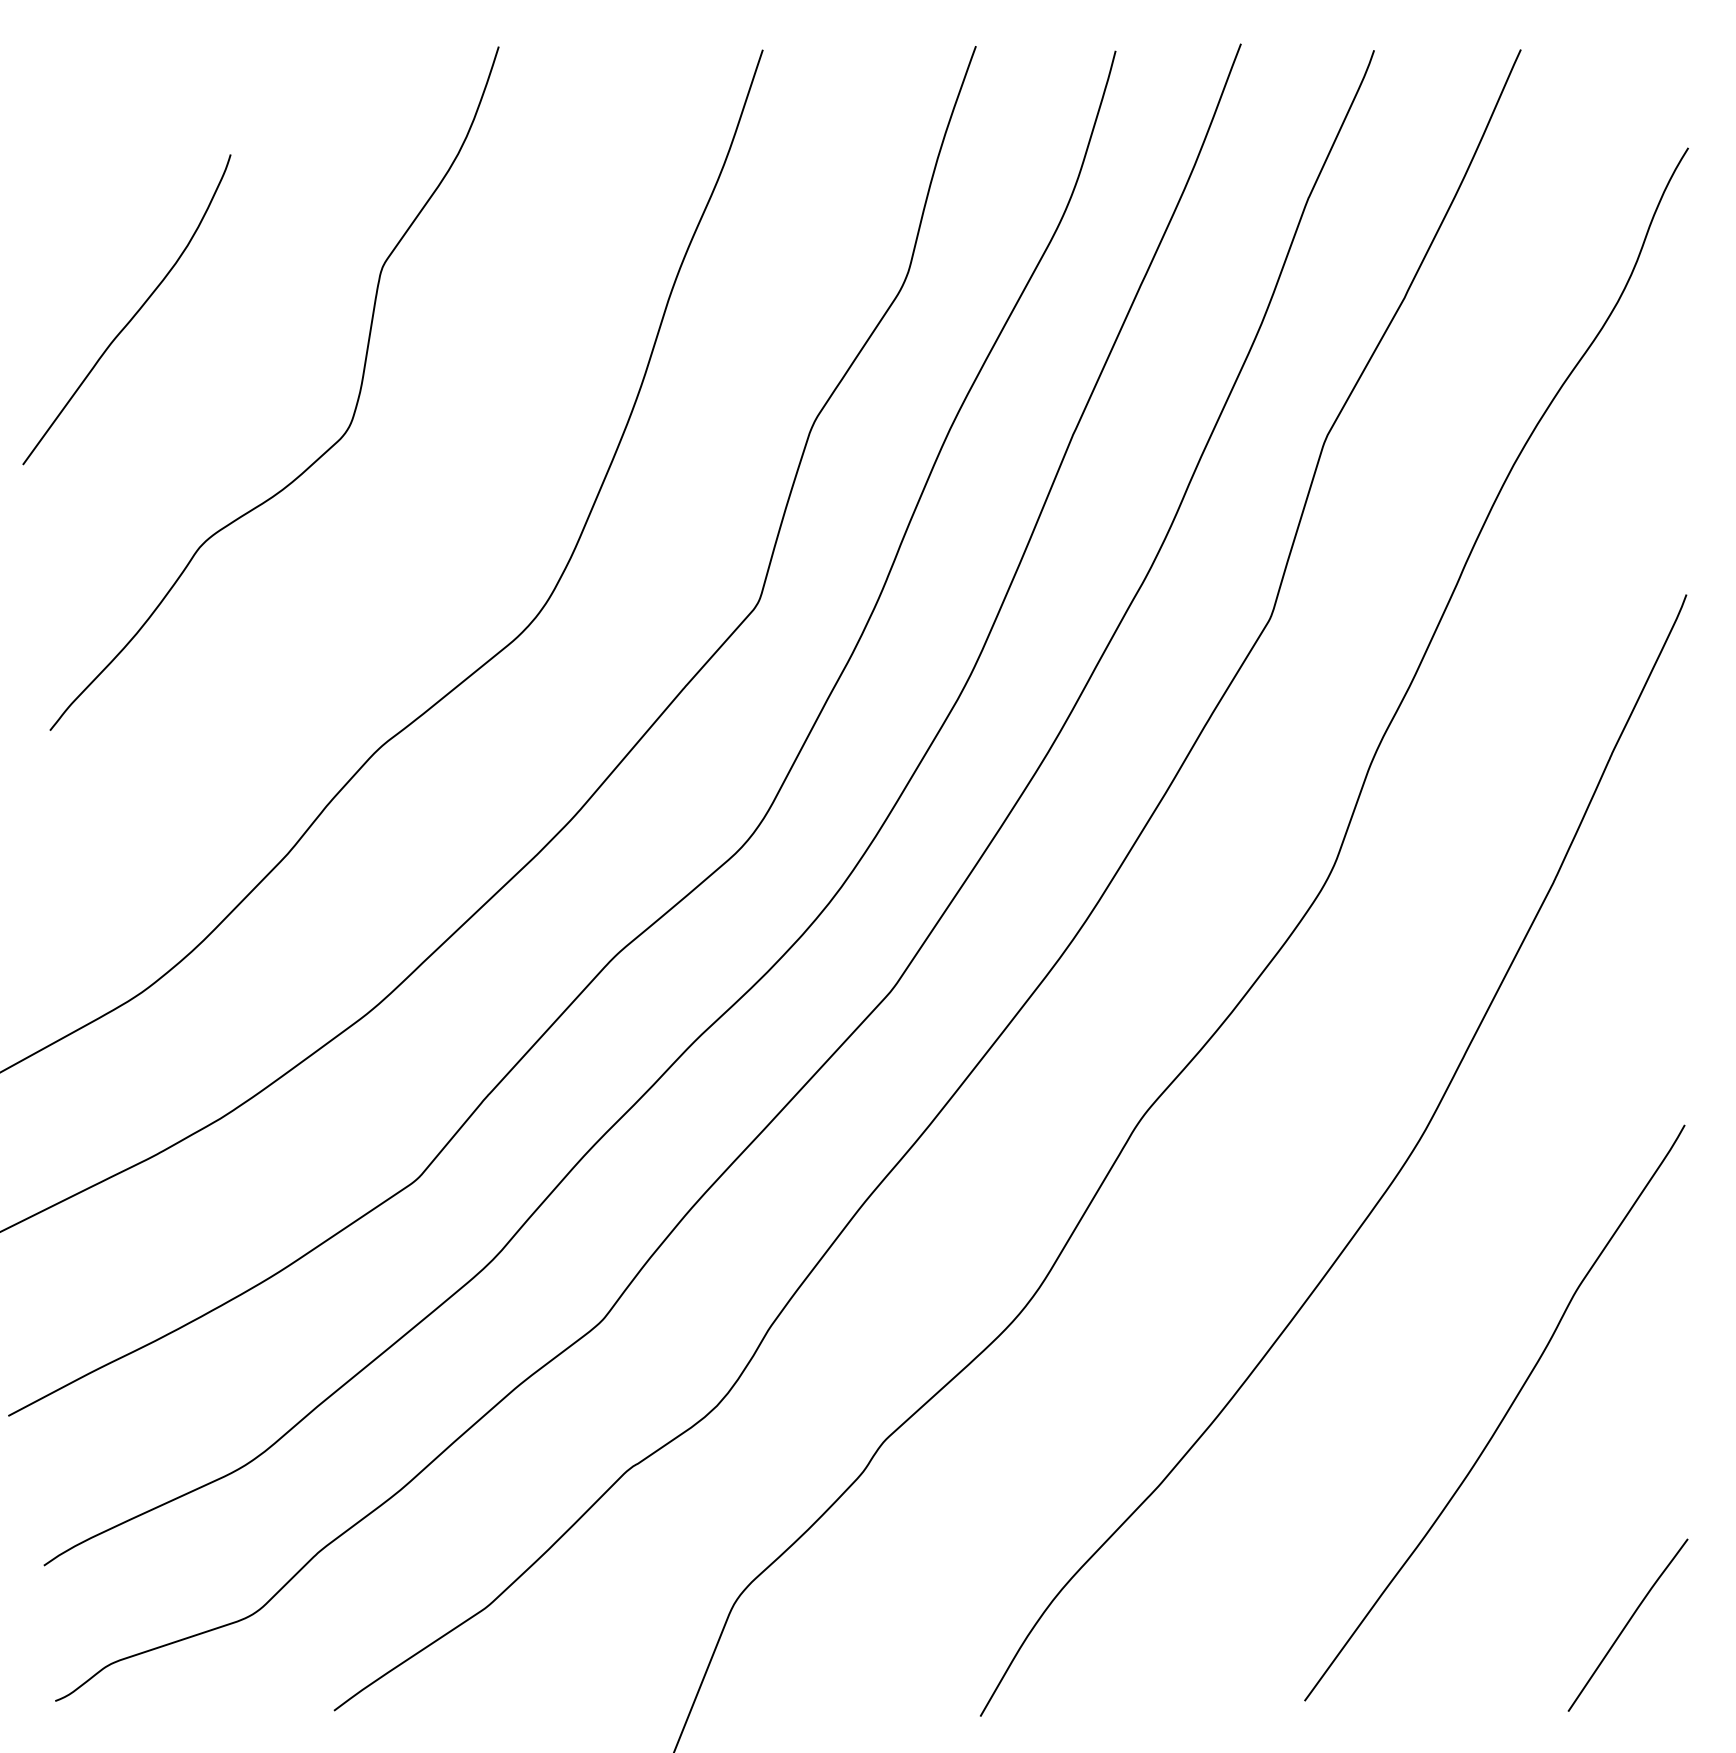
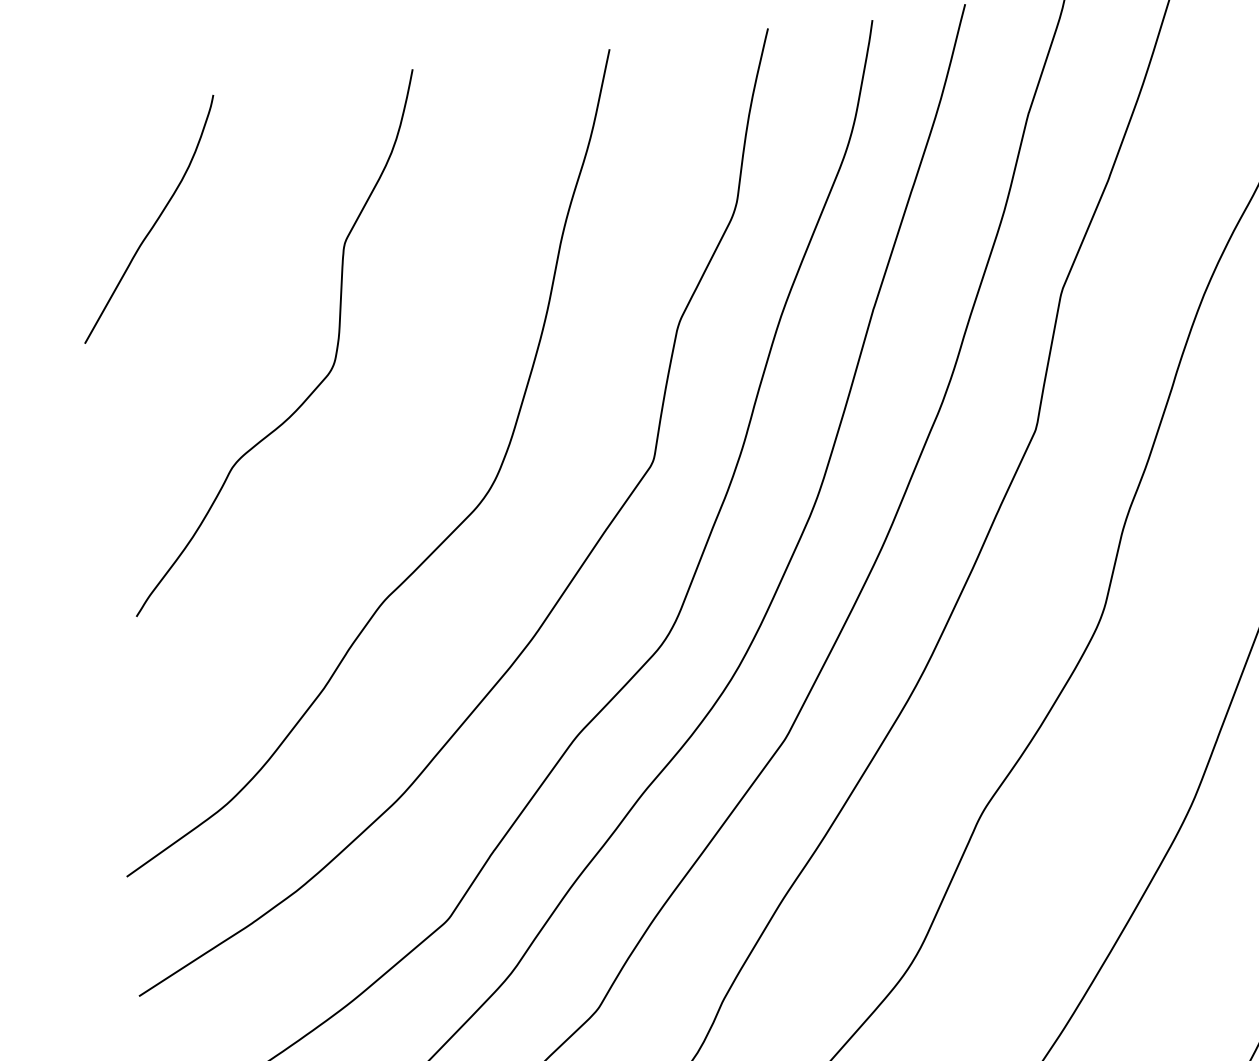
curve: (133, 315) -> (154, 223), moved

